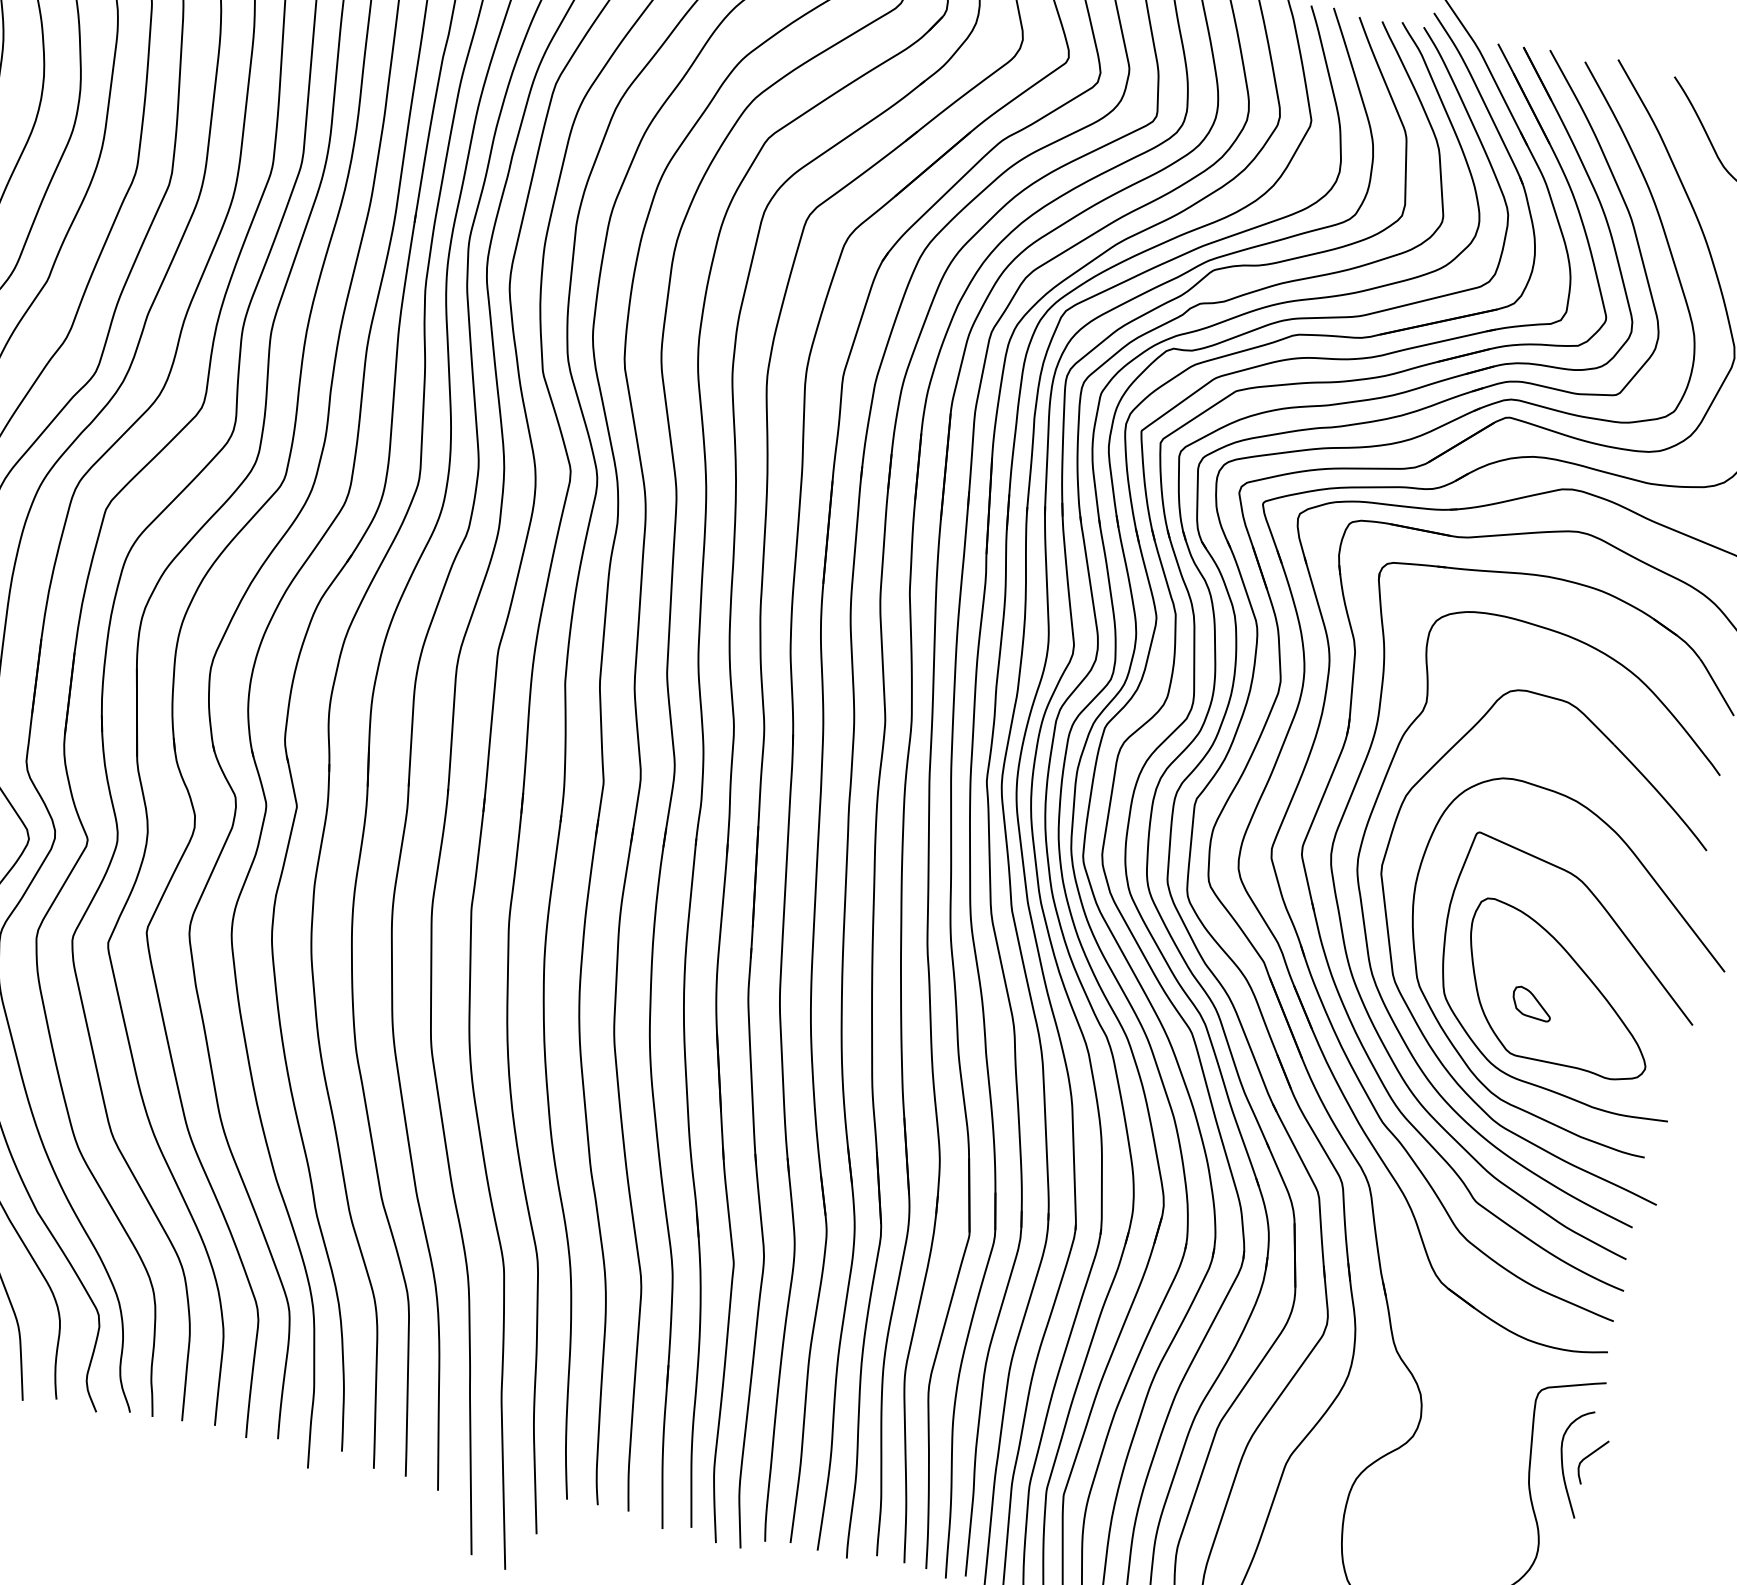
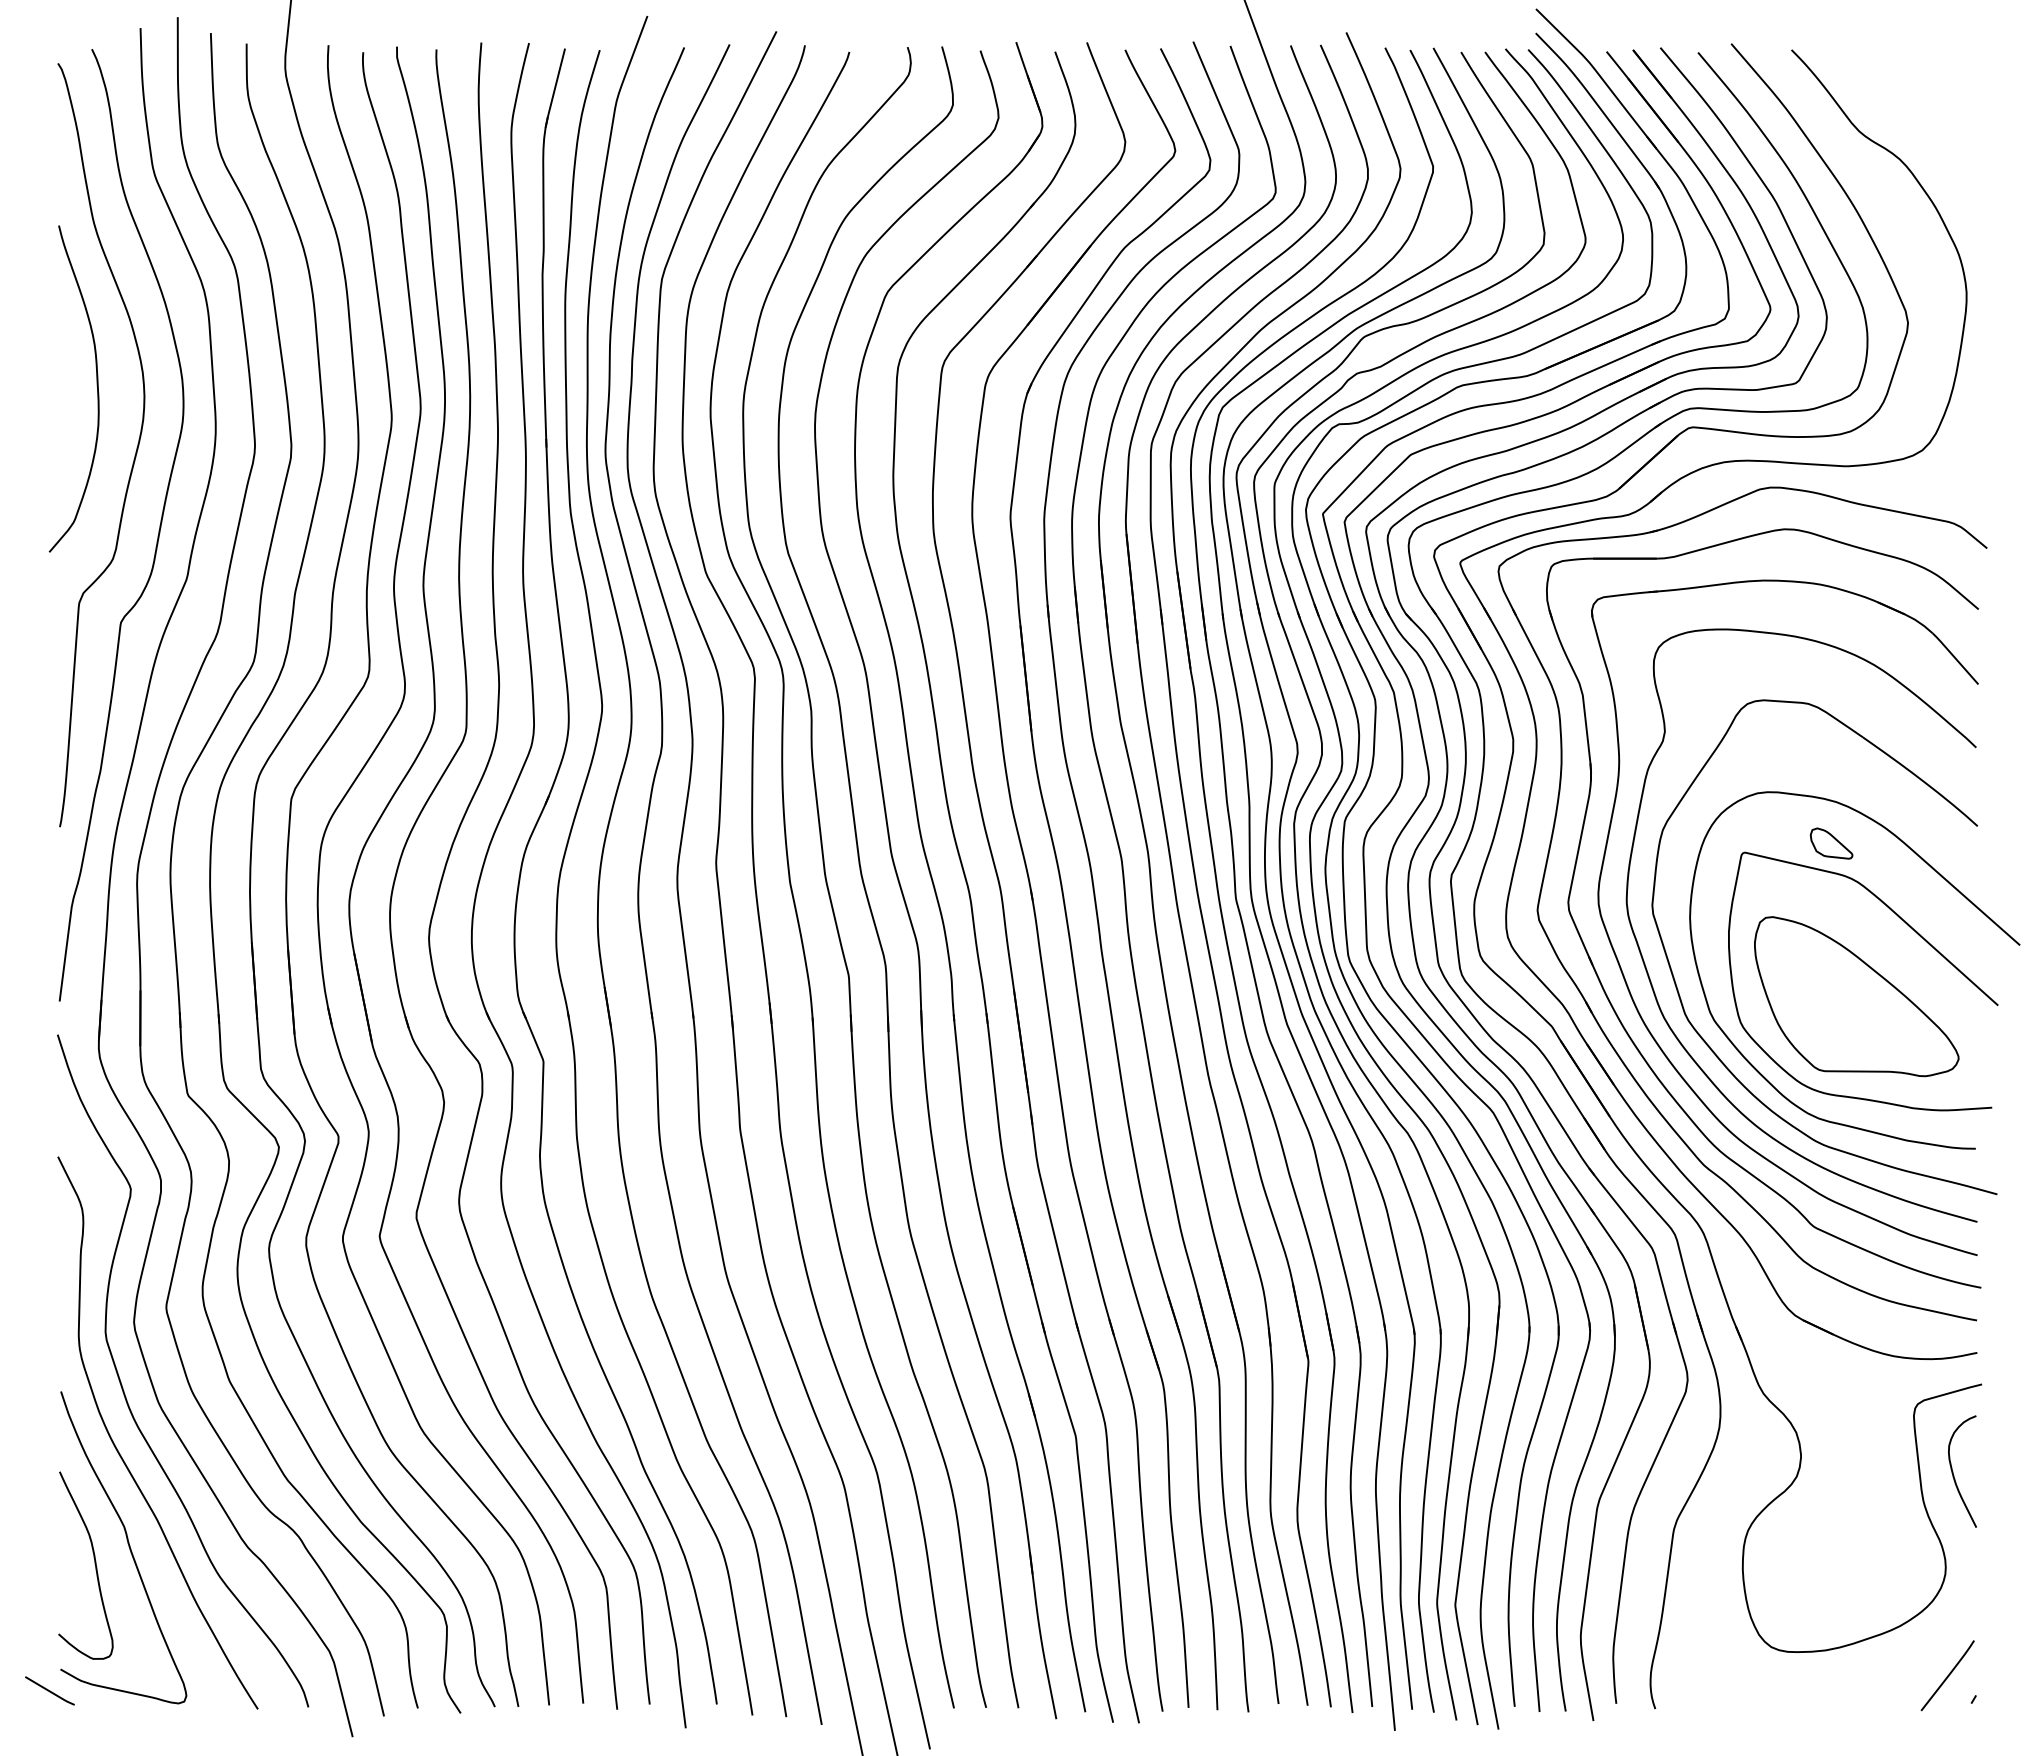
part: (1532, 1003) -> (1831, 843), moved
curve: (1588, 1456) -> (1978, 1462), removed

